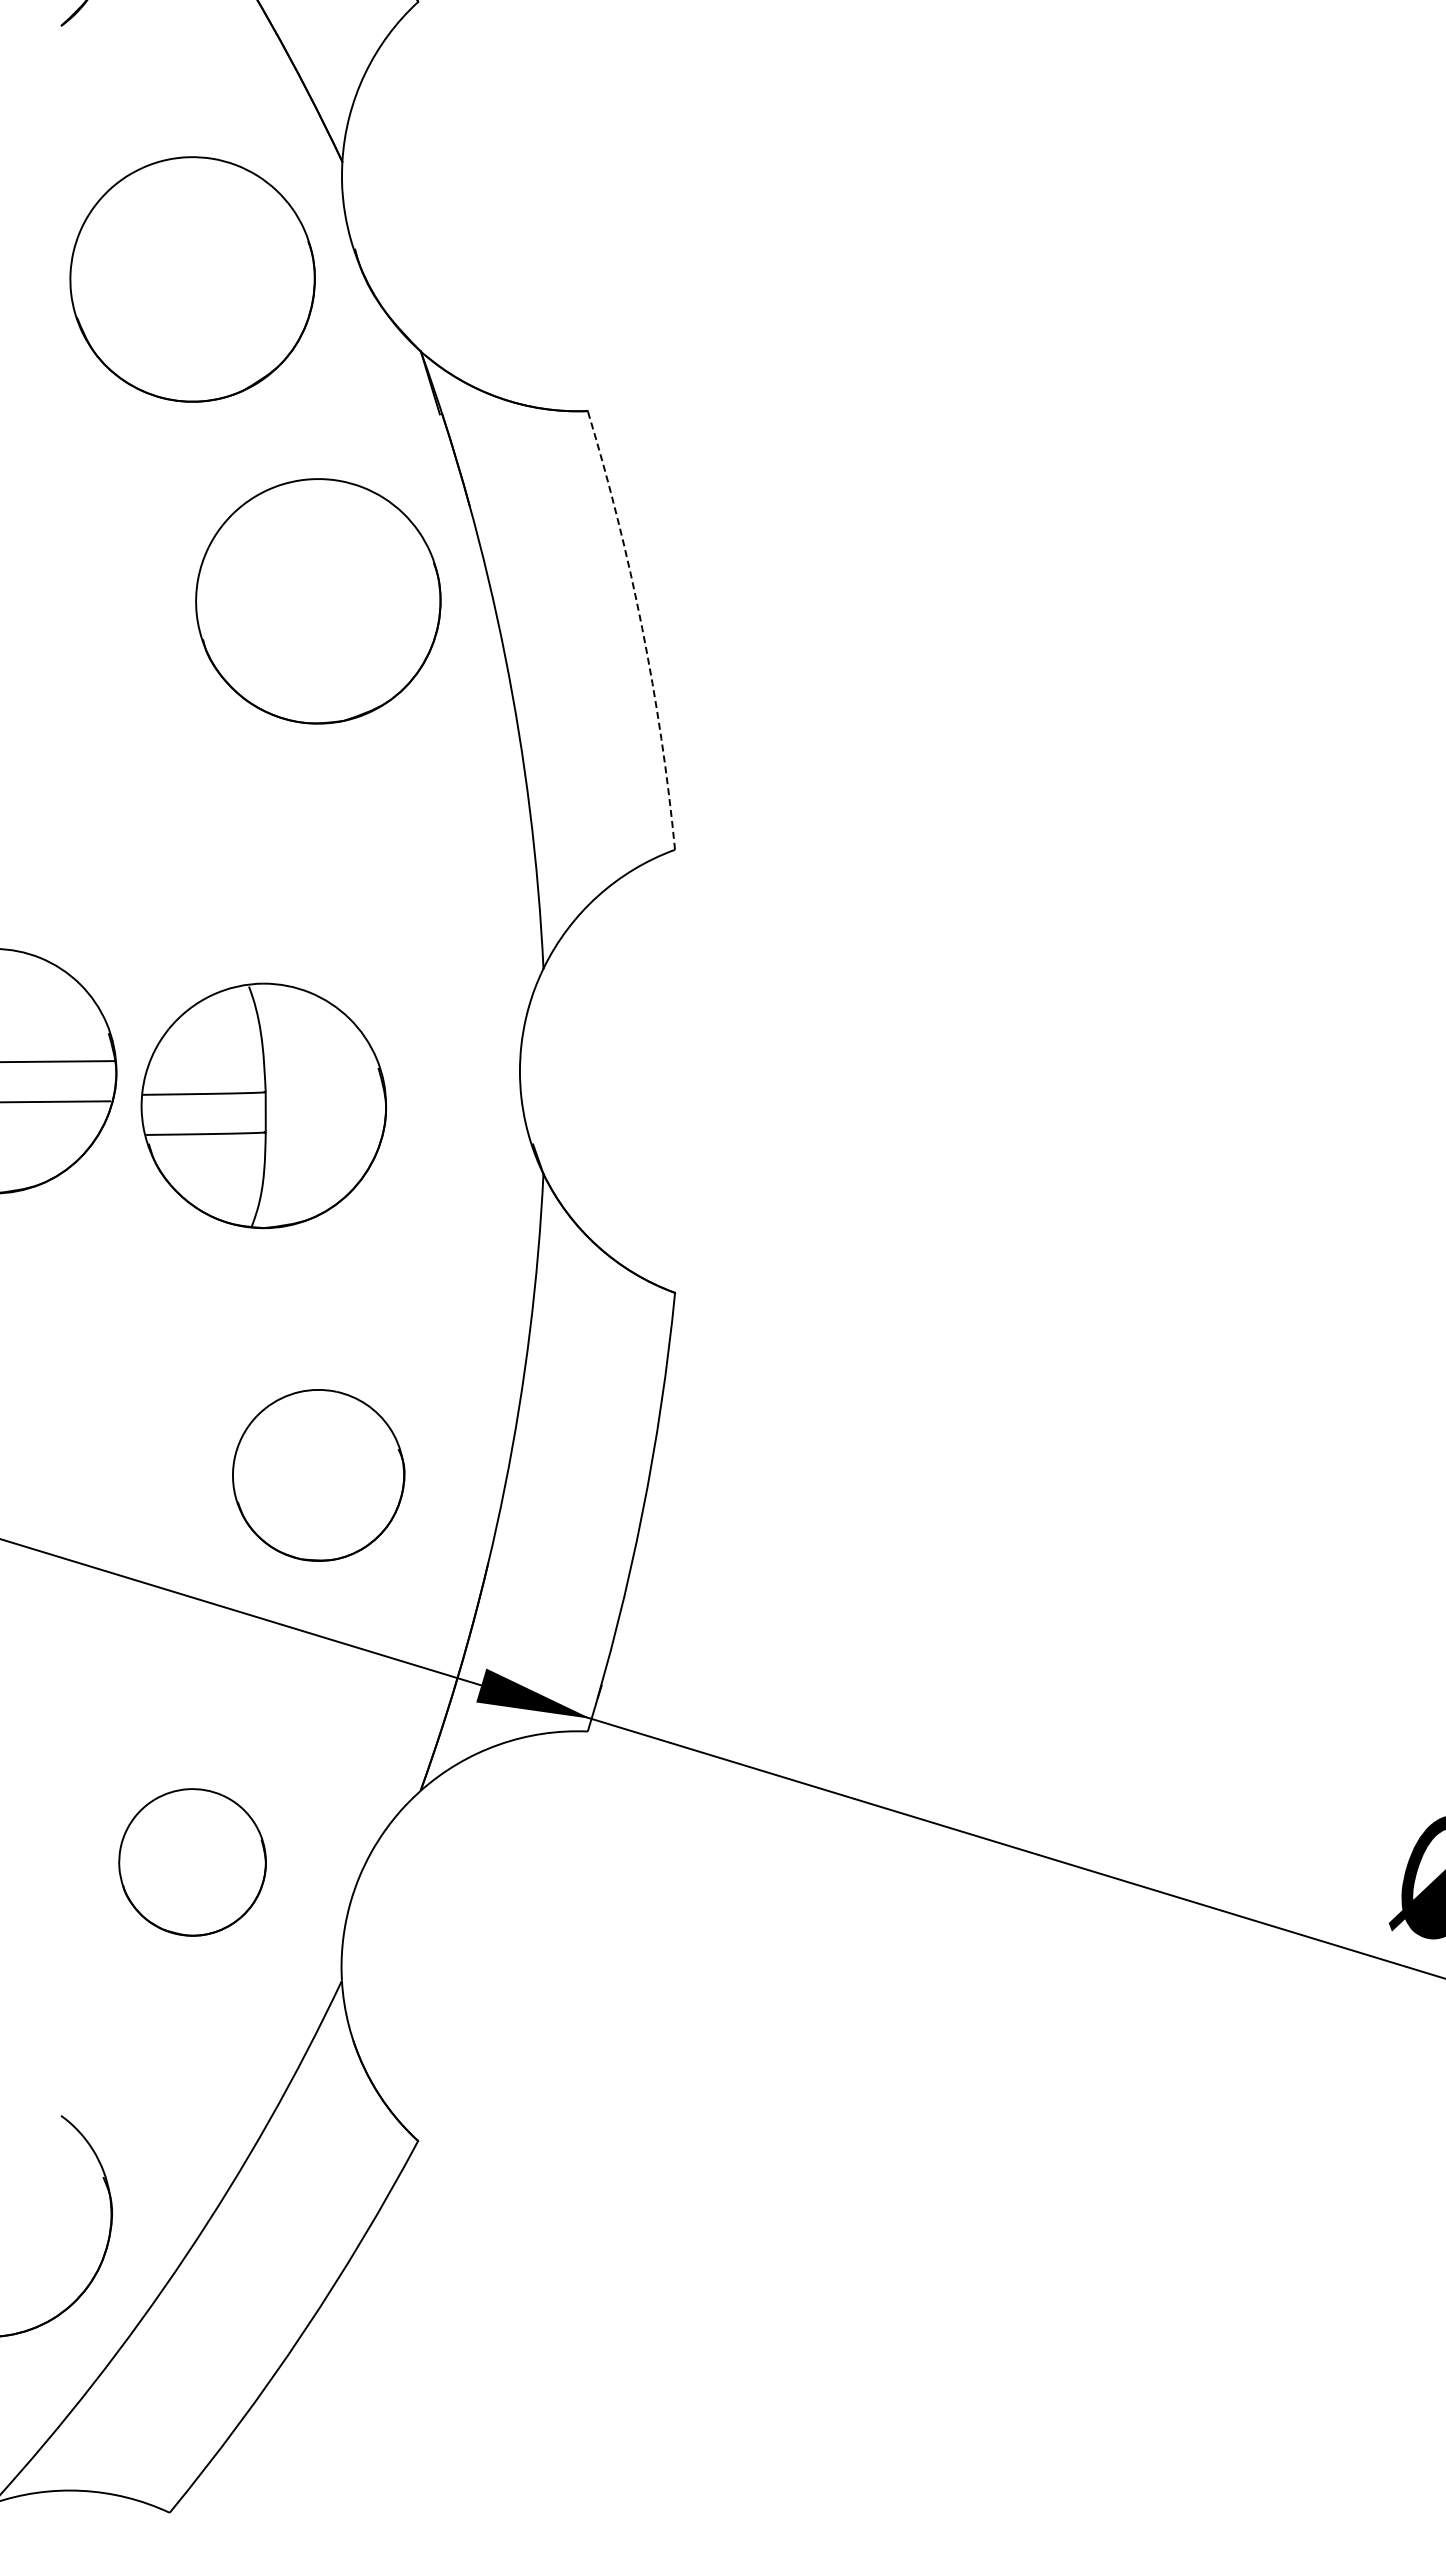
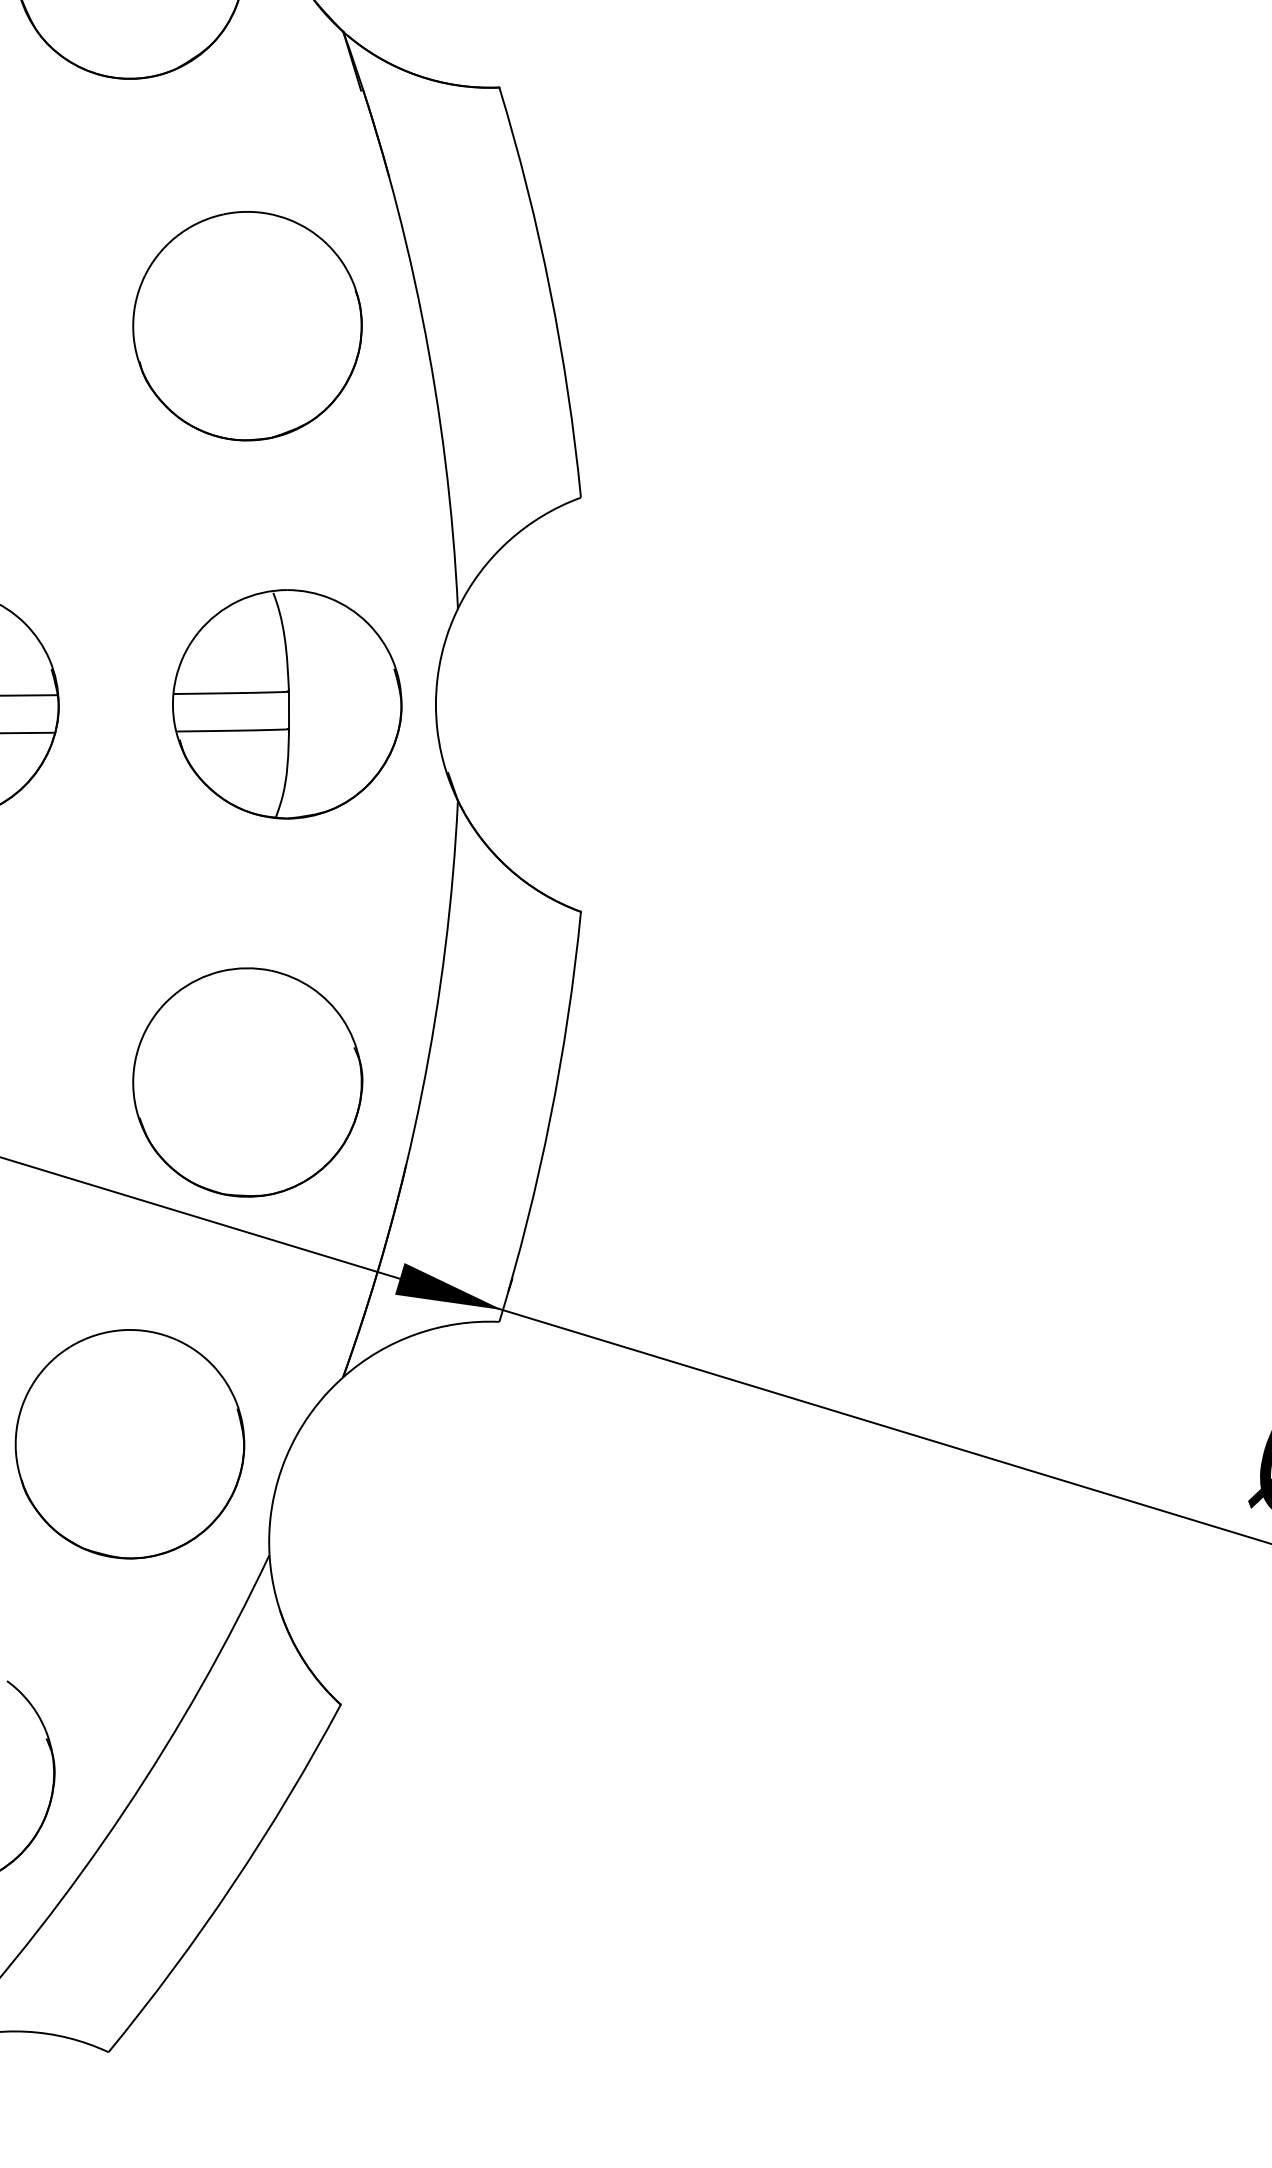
part: (318, 601) -> (247, 326), moved
arc: (642, 628) -> (550, 290), dashed -> solid
part: (263, 1105) -> (286, 703), moved
part: (318, 1475) -> (247, 1082), size x1.43
part: (192, 1862) -> (129, 1444), size x1.67

